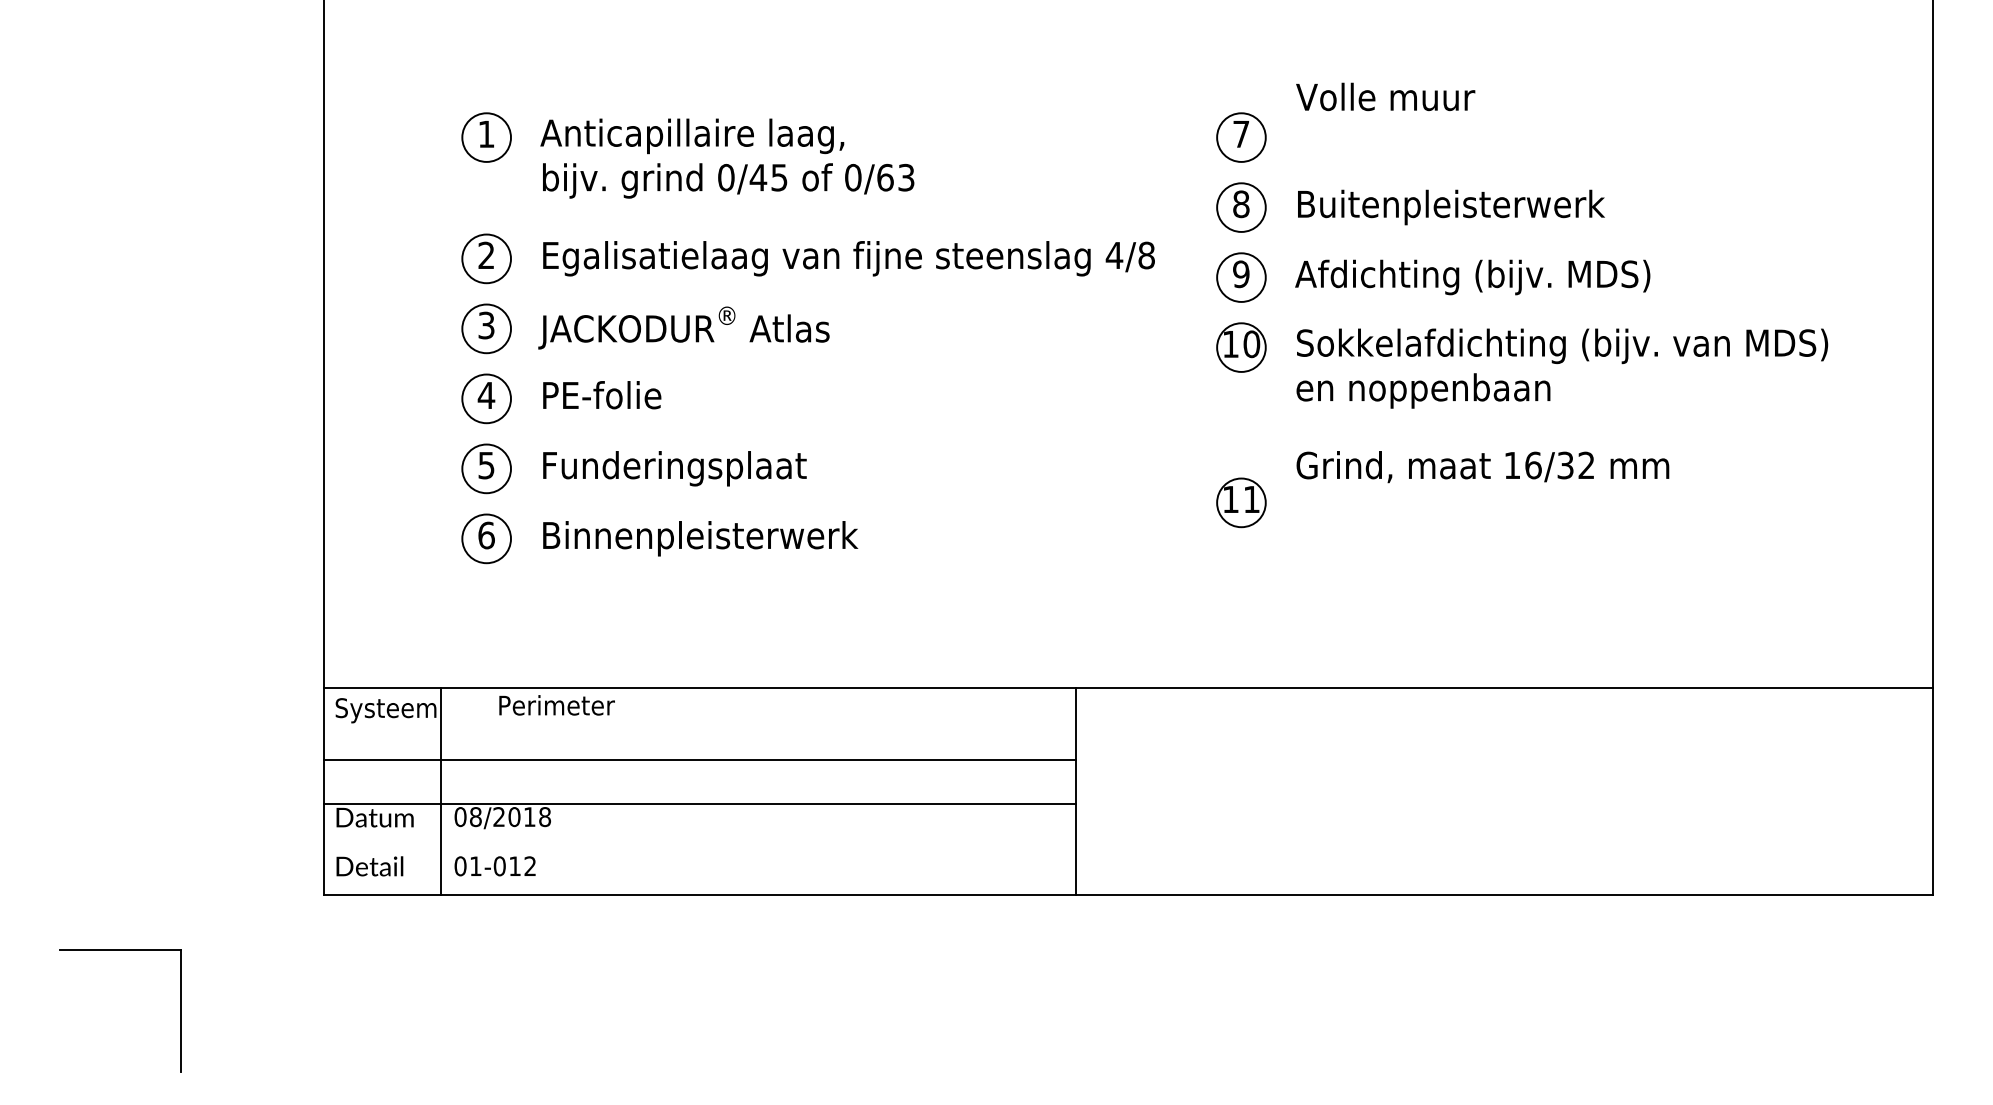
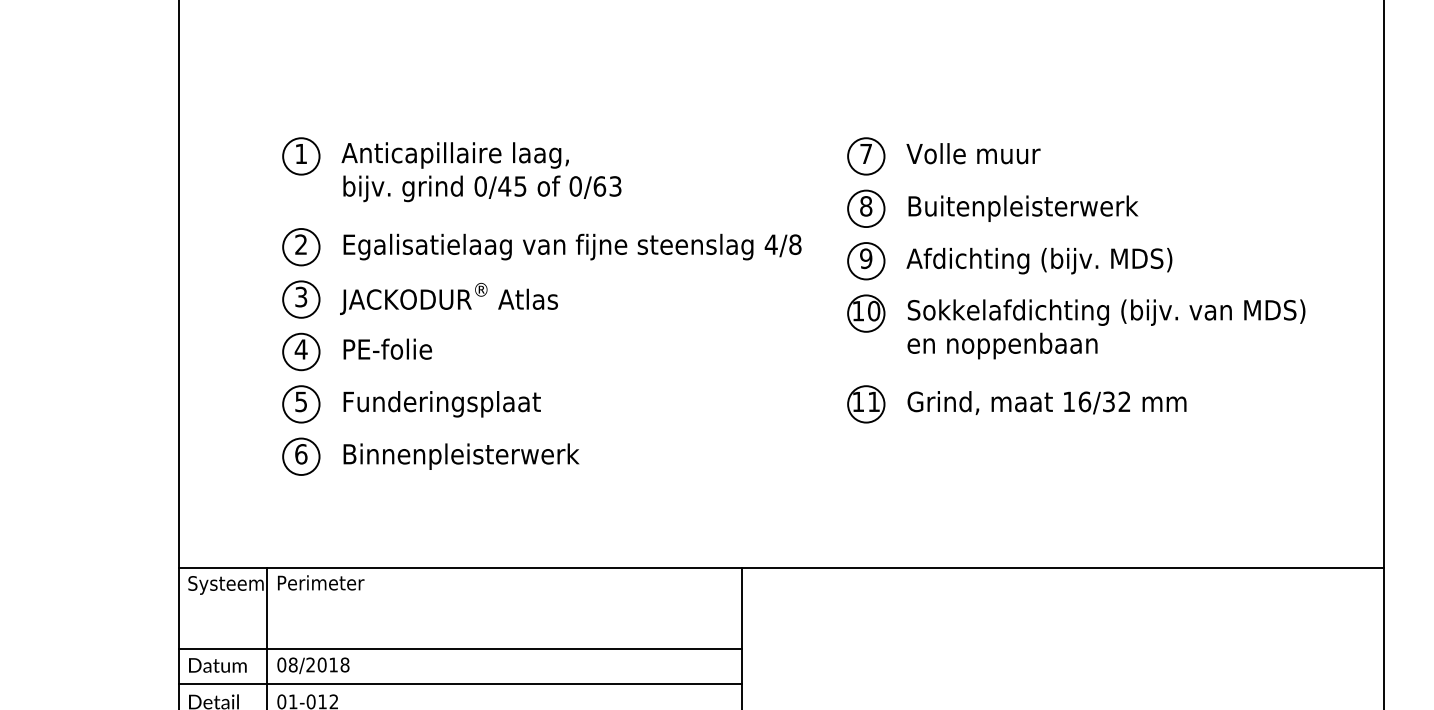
text: (1385, 96) -> (973, 153), moved
part: (1241, 502) -> (866, 404), moved
text: (556, 705) -> (320, 583), moved
line: (699, 759) -> (460, 648), moved
line: (699, 803) -> (460, 684), moved

